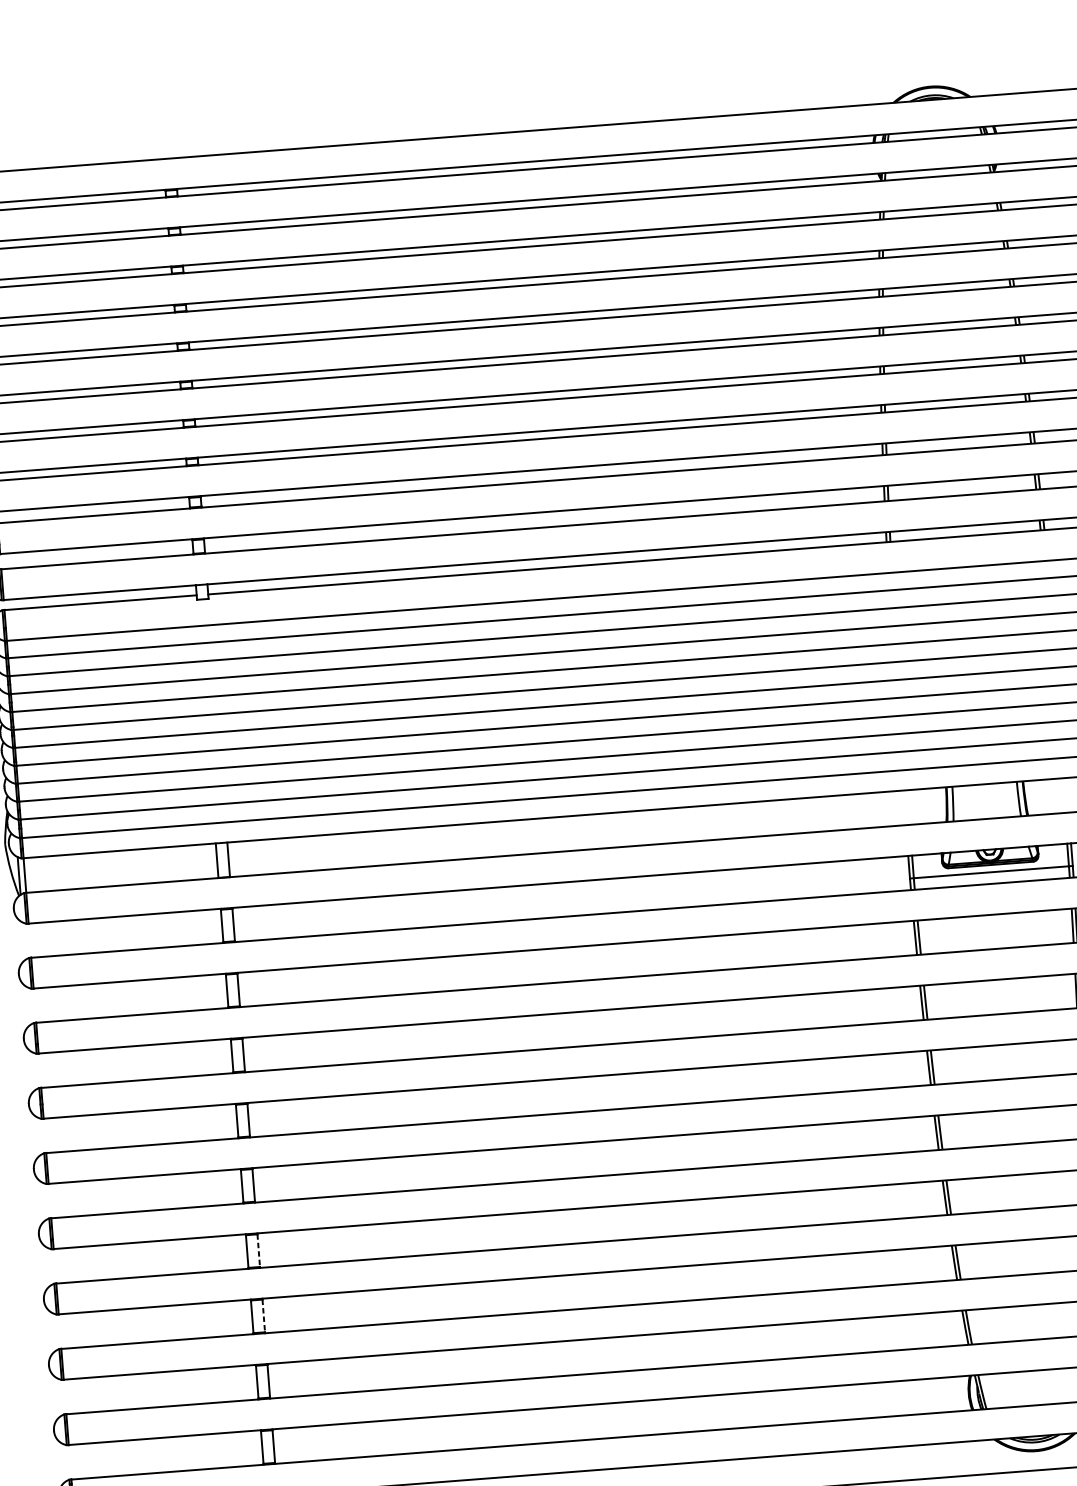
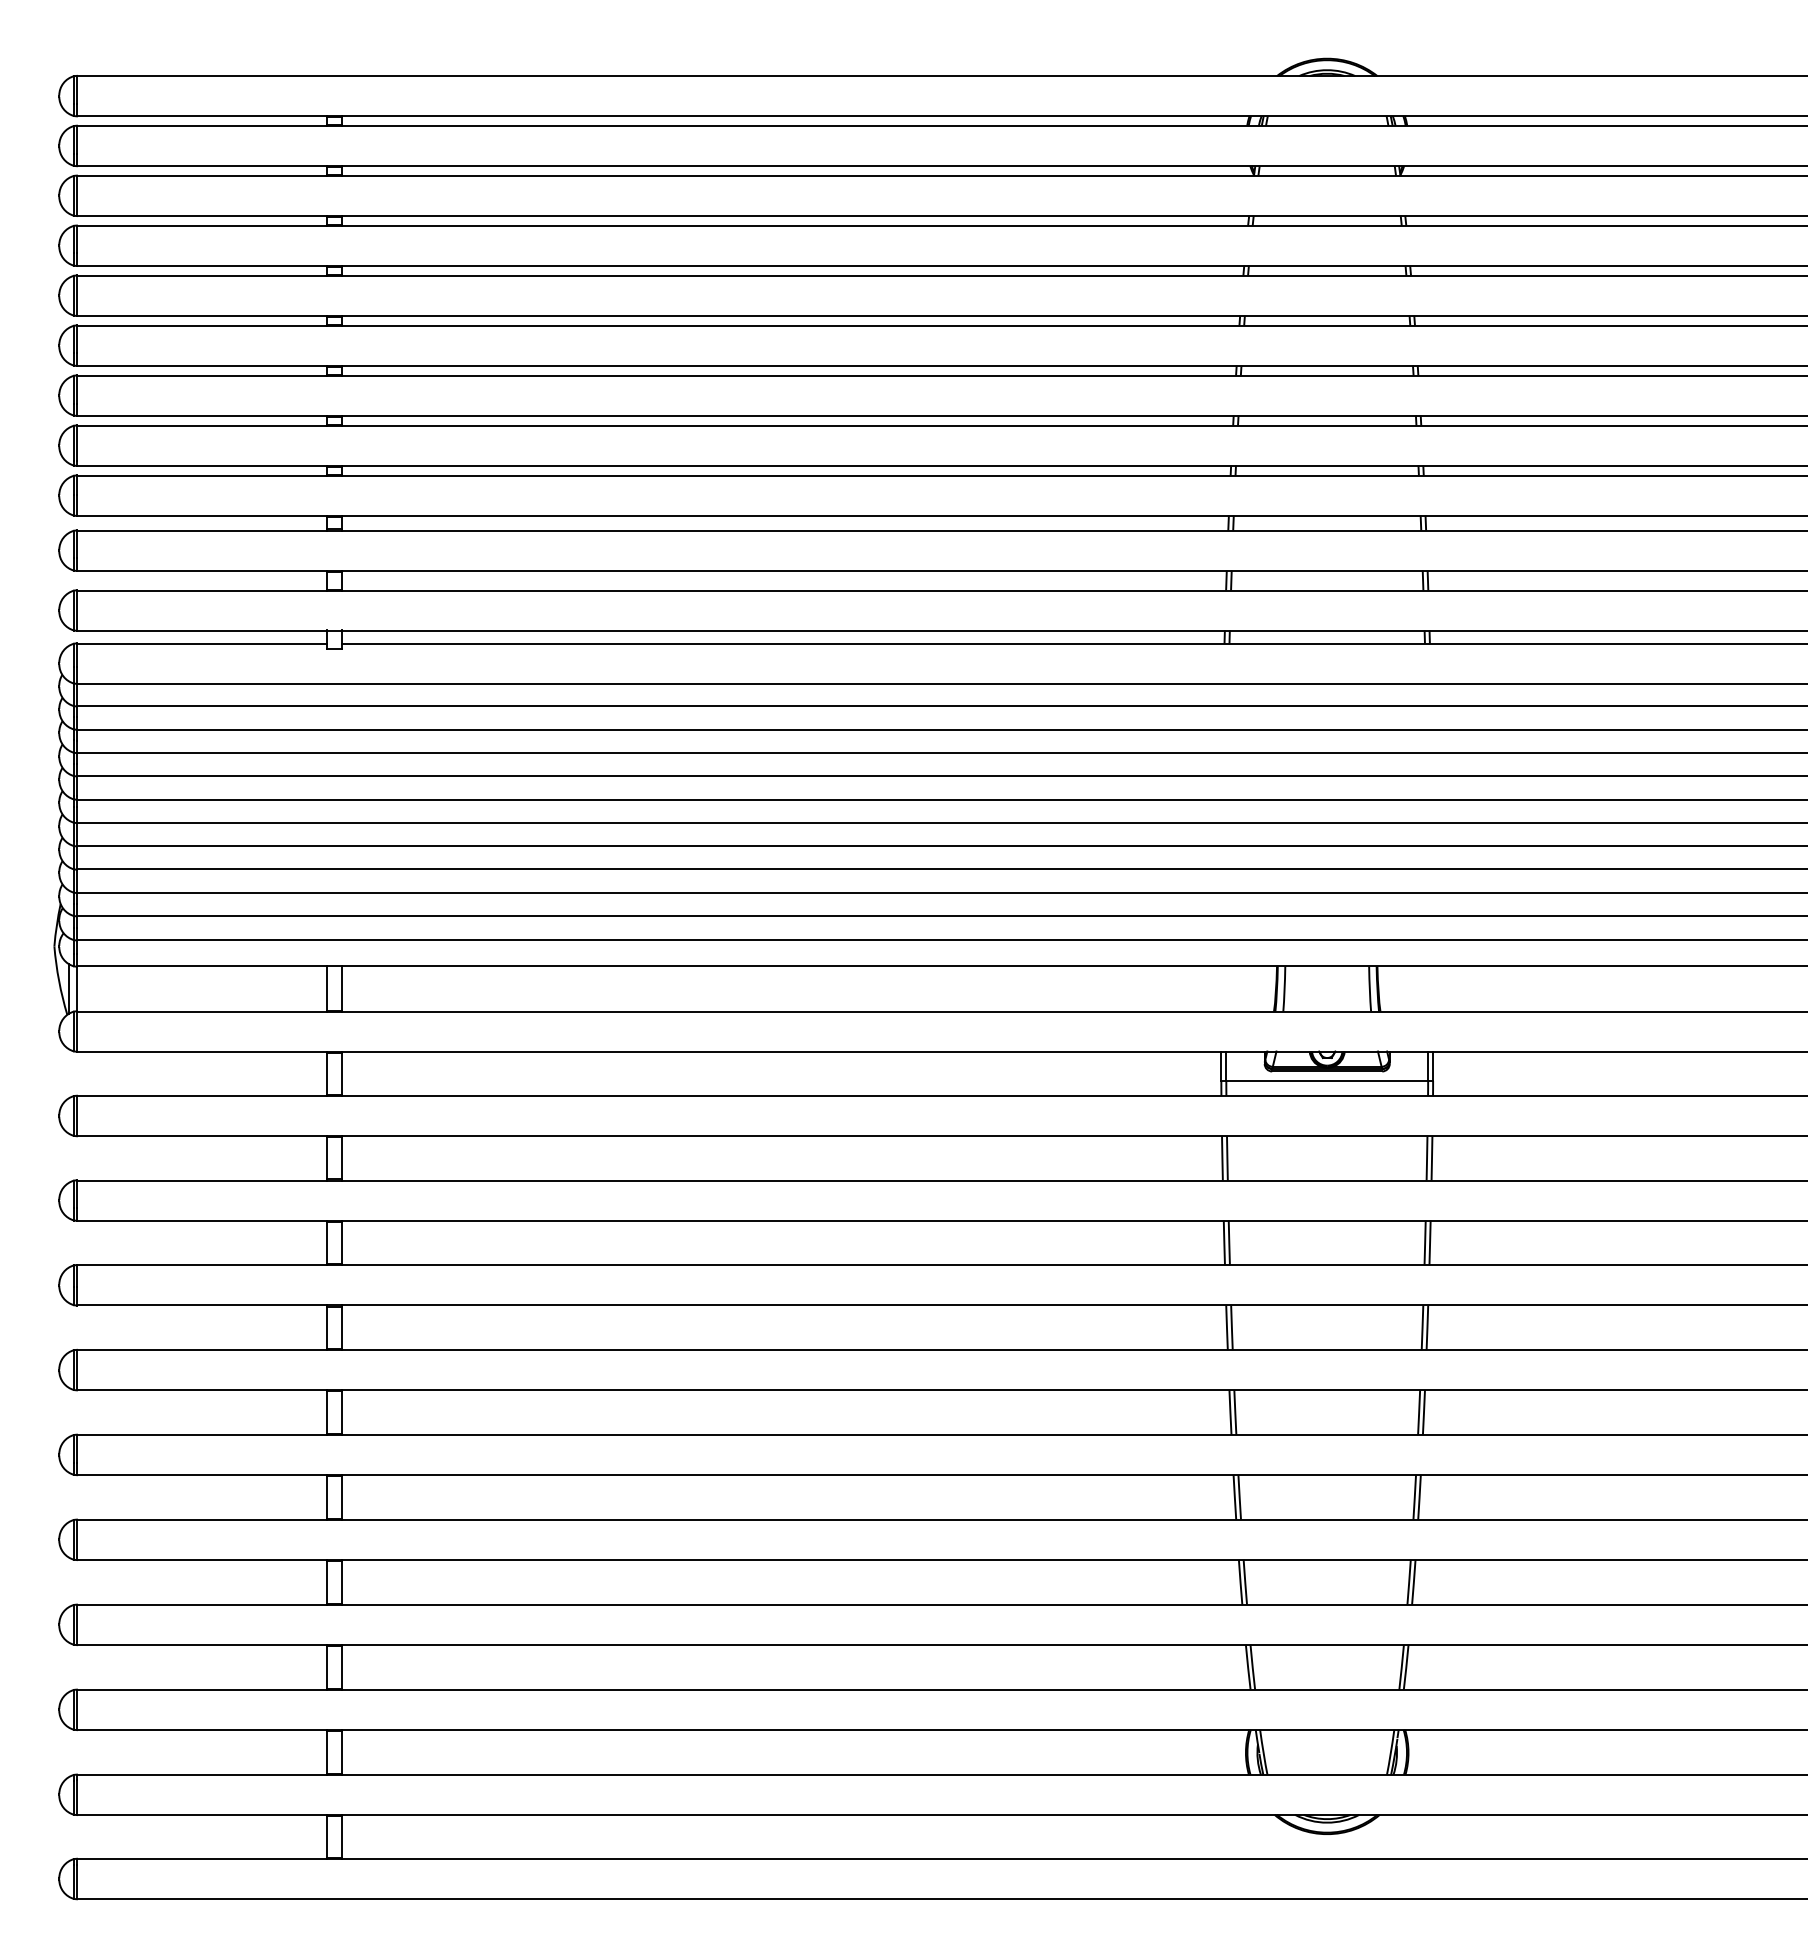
line: (258, 1250) -> (341, 1497), dashed -> solid
line: (263, 1316) -> (341, 1582), dashed -> solid

